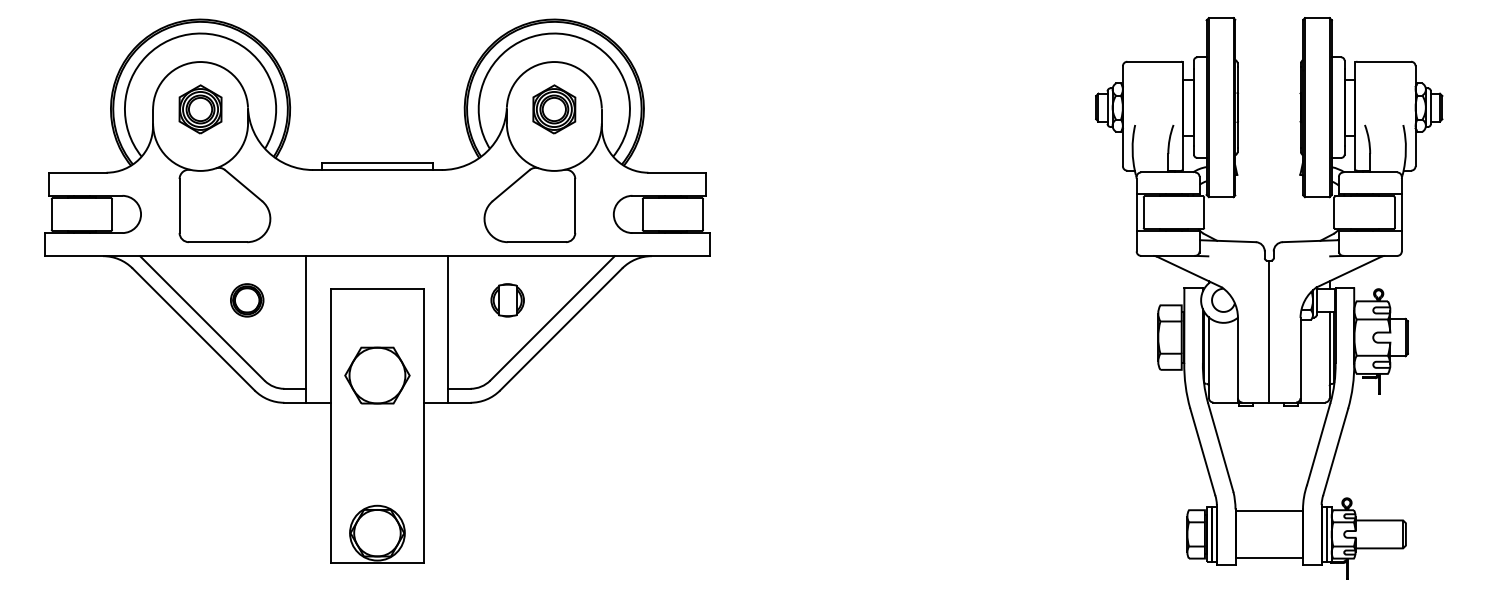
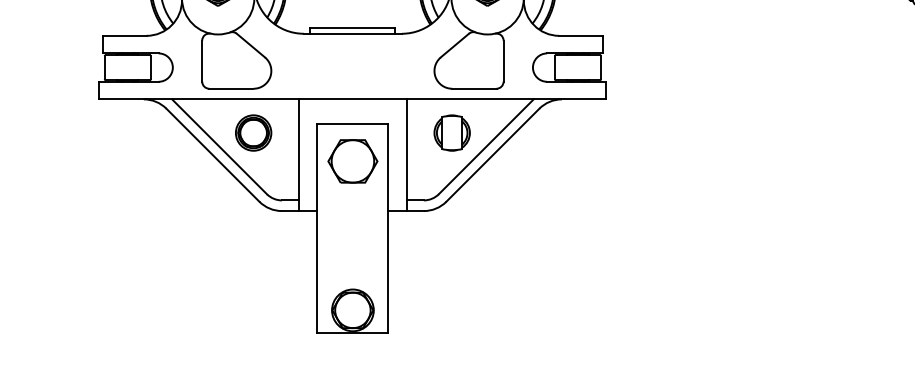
part: (247, 300) -> (253, 133), size x1.43
part: (507, 300) -> (451, 133), size x1.43
part: (377, 375) -> (352, 161), moved

